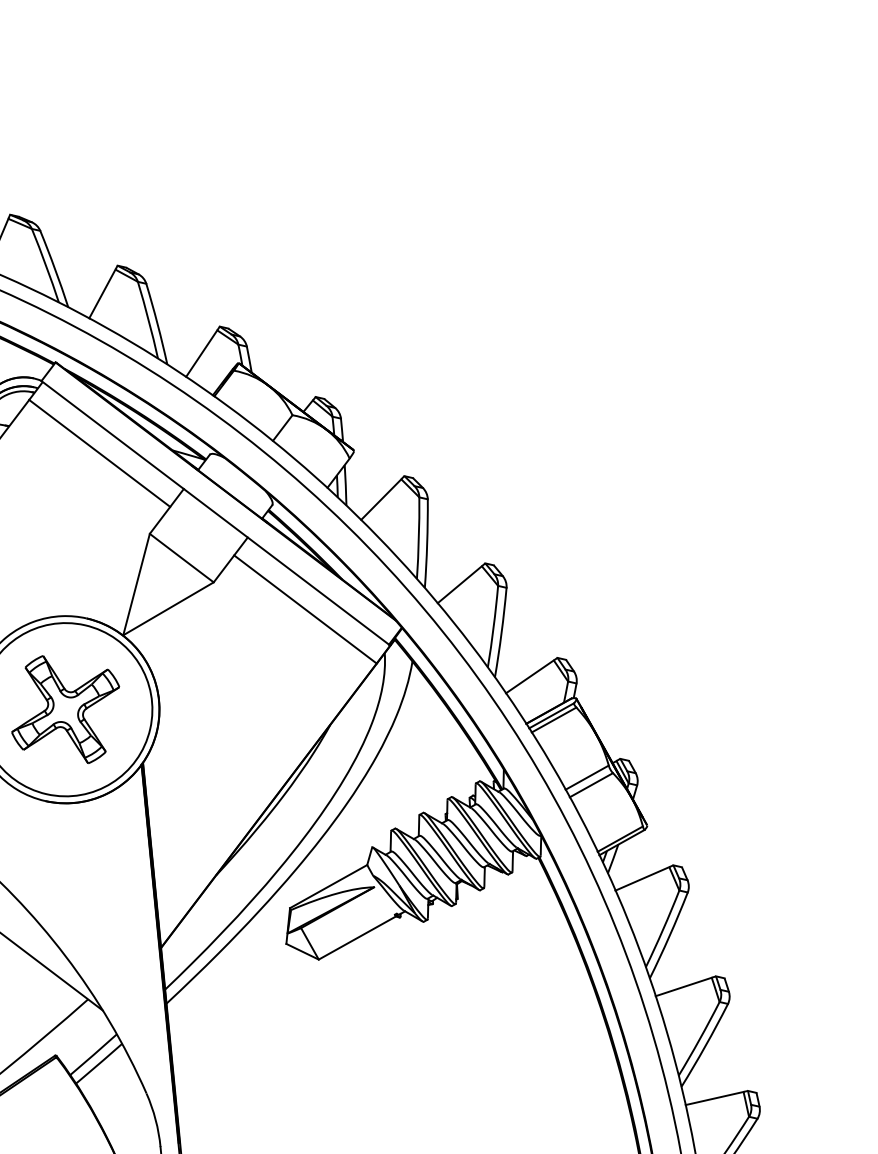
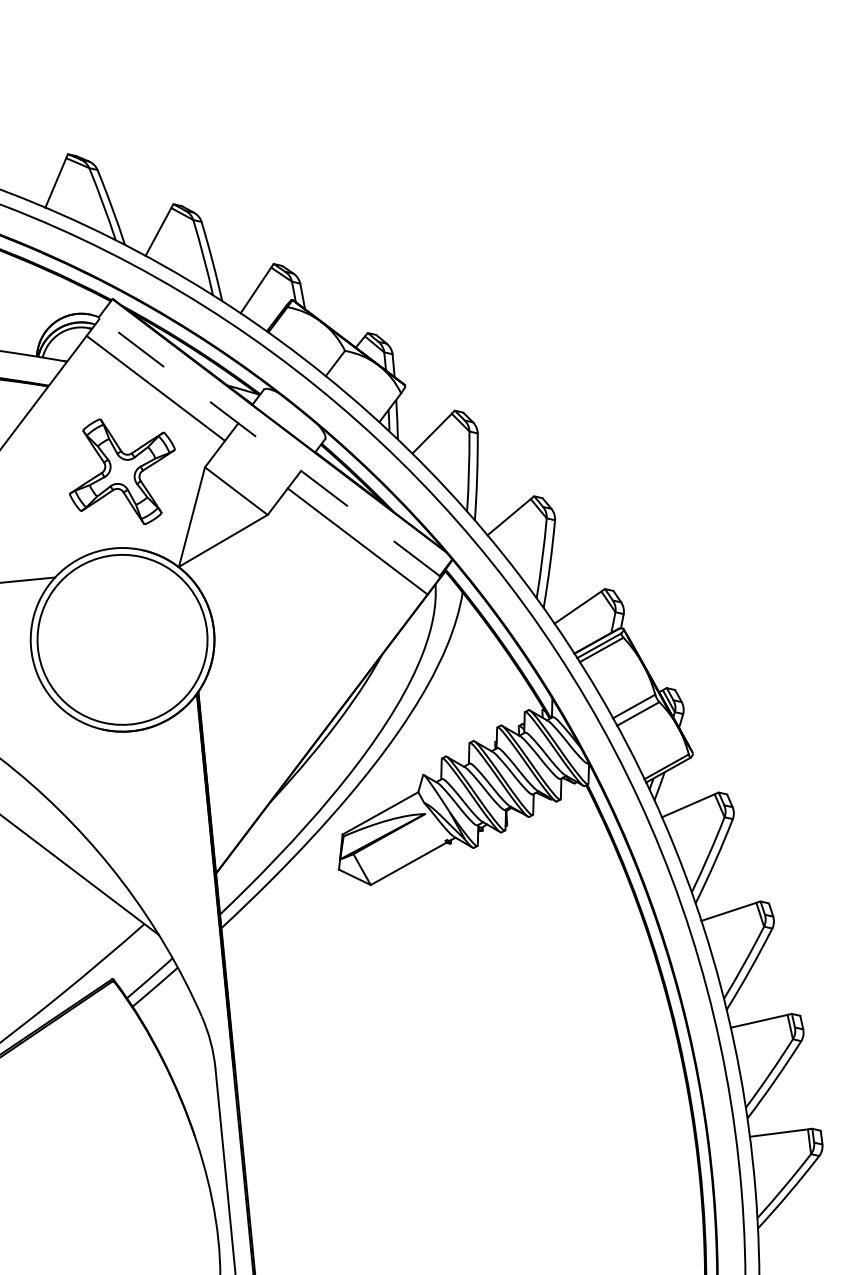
line: (215, 512) -> (269, 446), solid -> dashed
part: (65, 709) -> (122, 471), moved

